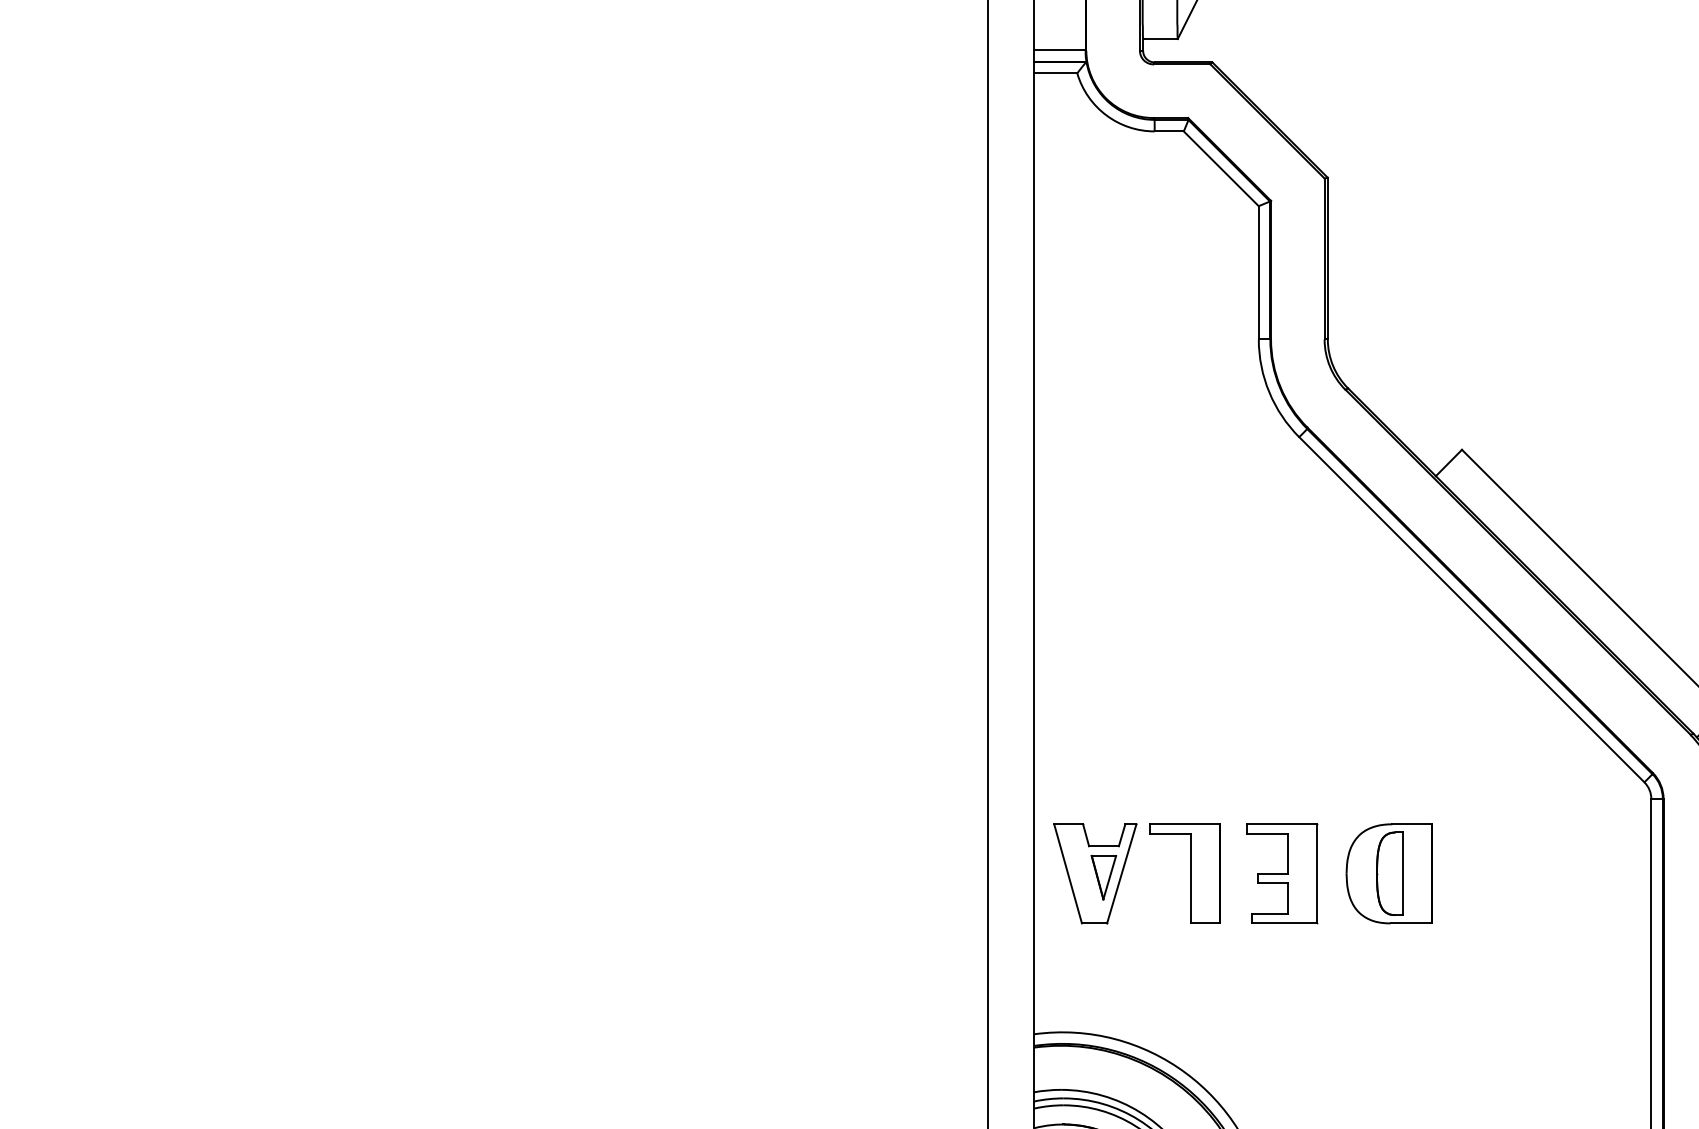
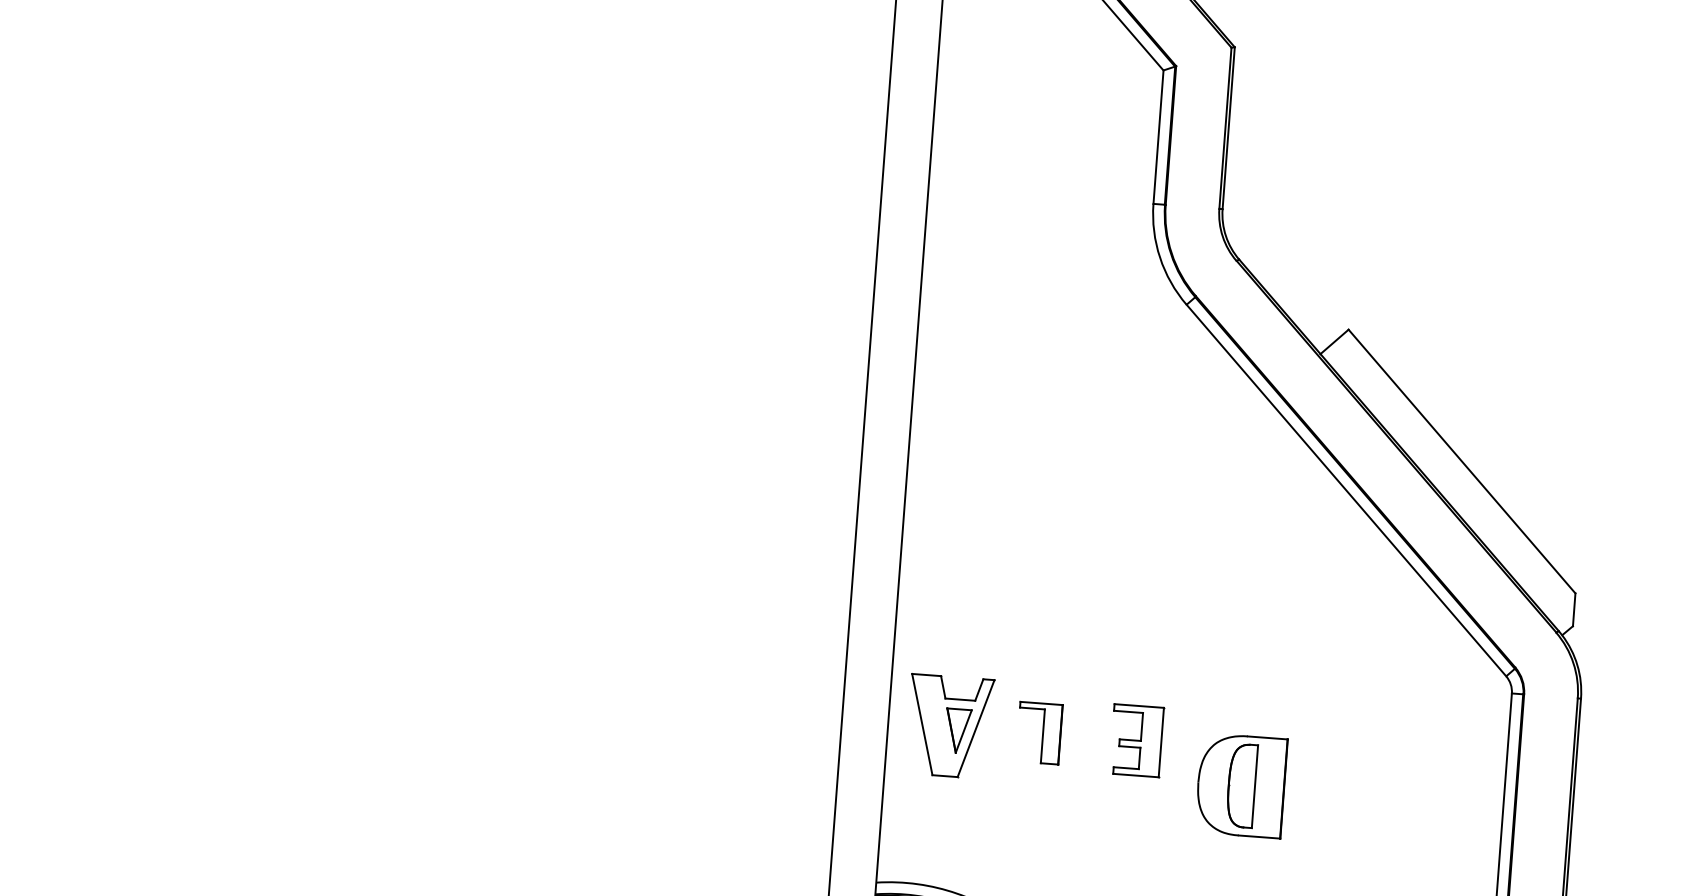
part: (1184, 873) -> (1038, 732), size x0.6
part: (1282, 873) -> (1137, 740), size x0.7
part: (1388, 873) -> (1240, 785), moved

